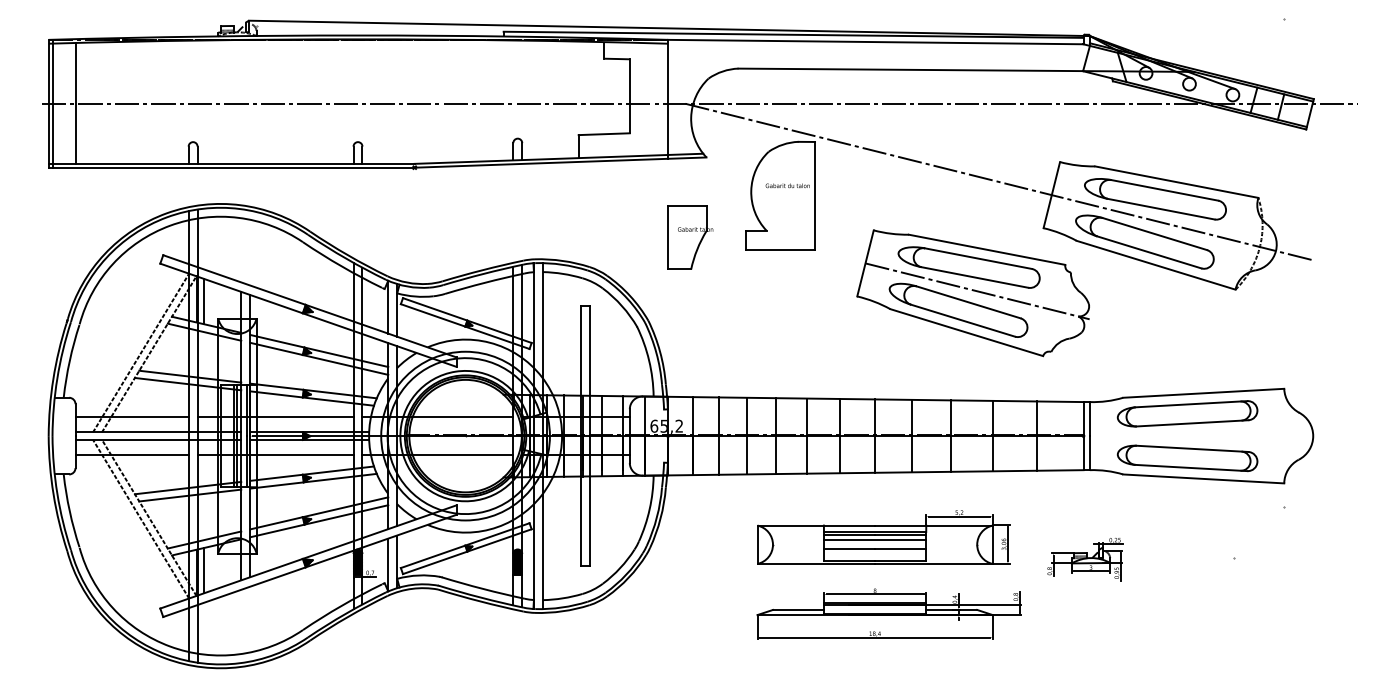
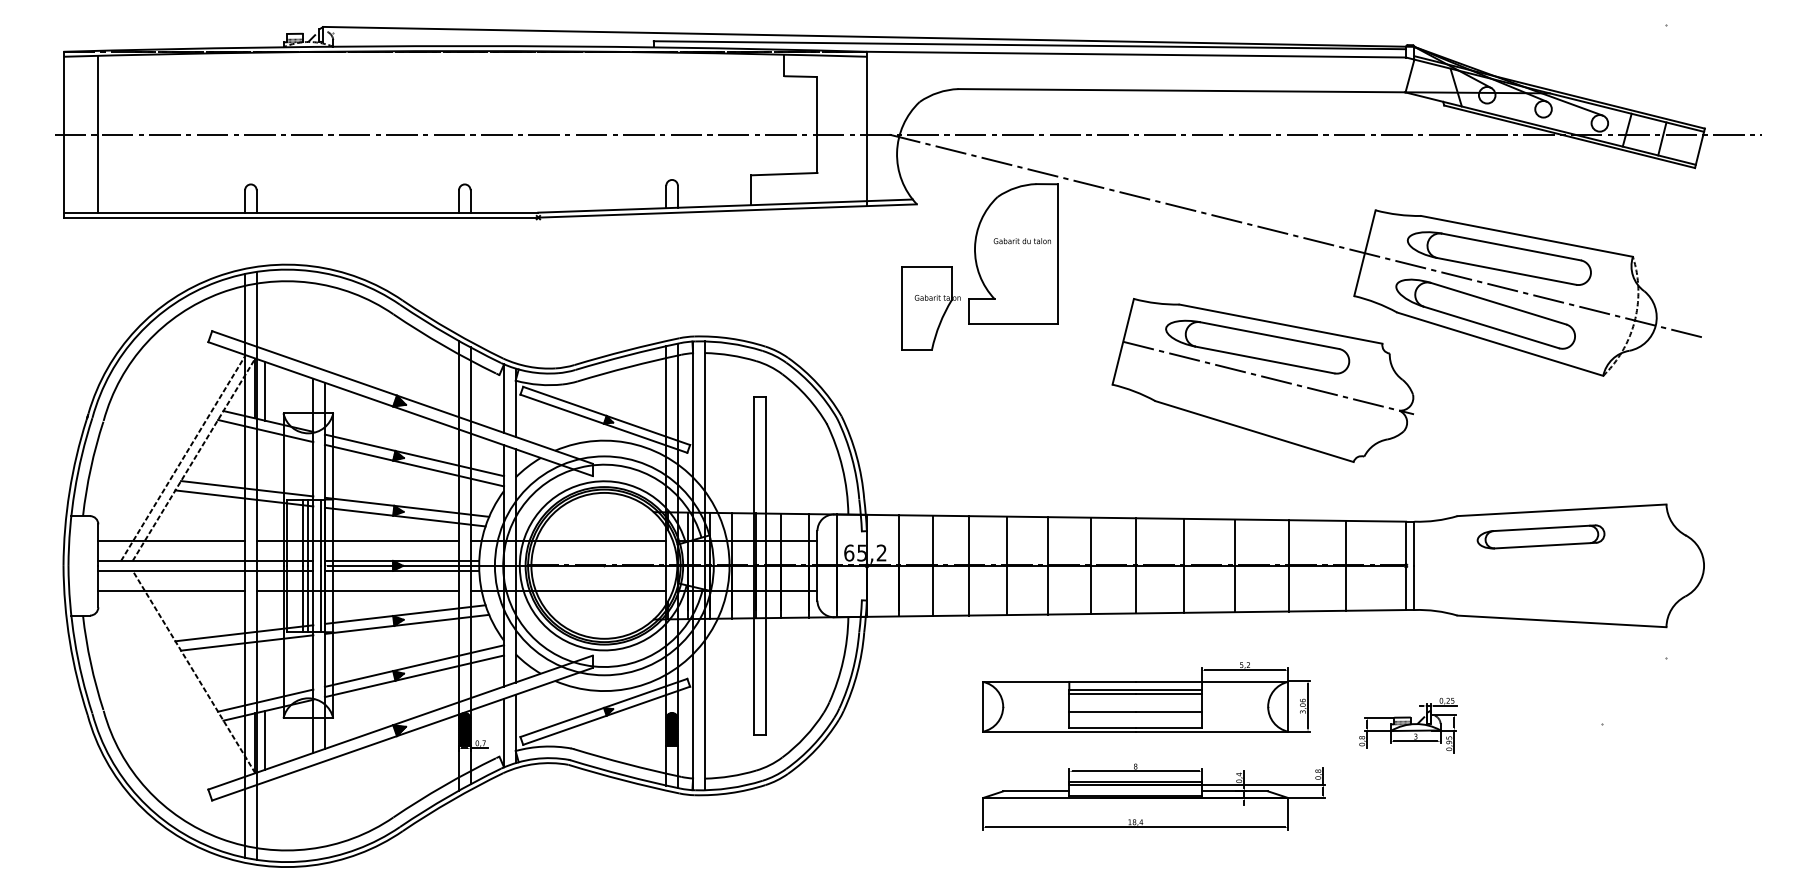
line: (52, 103) -> (68, 134), removed
part: (689, 237) -> (930, 308), moved
part: (958, 310) -> (1243, 402), removed
part: (1187, 413) -> (1540, 536), size x0.7
part: (1187, 458) -> (1540, 594), removed
line: (141, 519) -> (183, 673), removed
line: (874, 539) -> (1135, 700), removed

